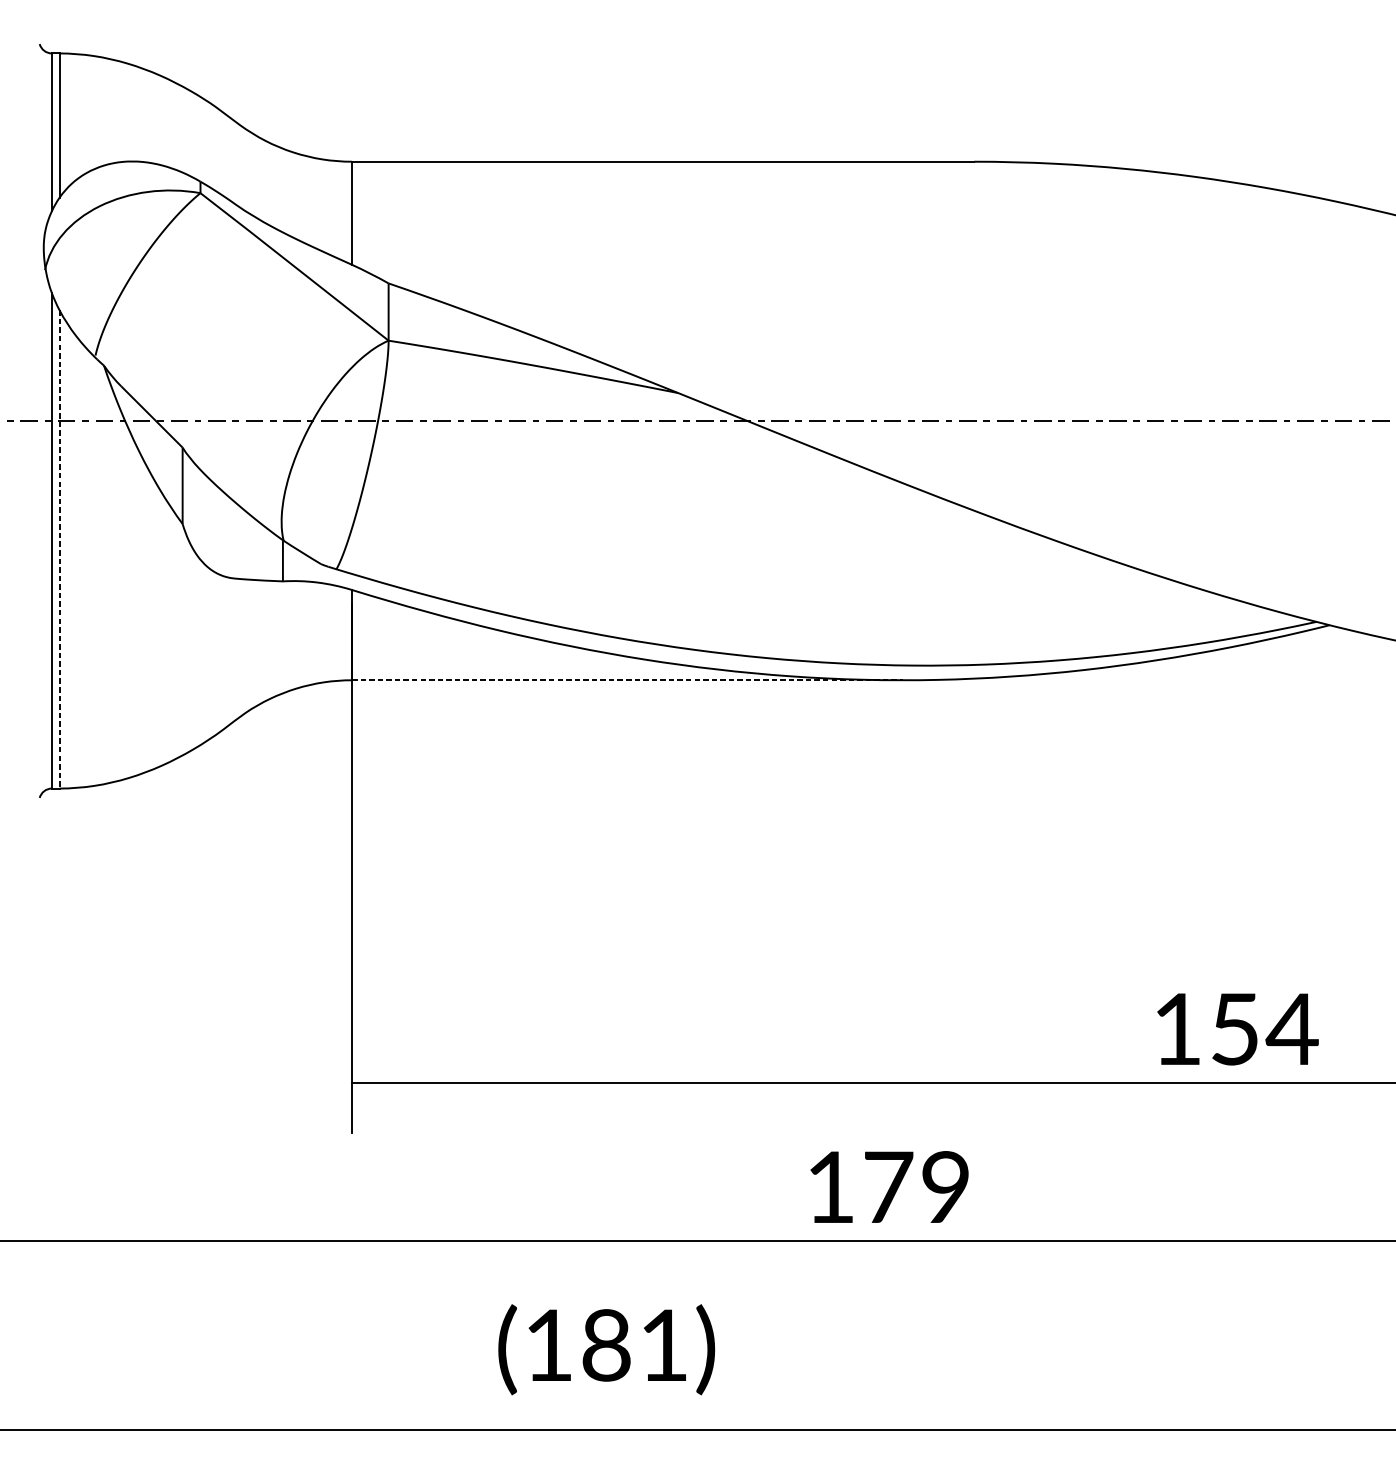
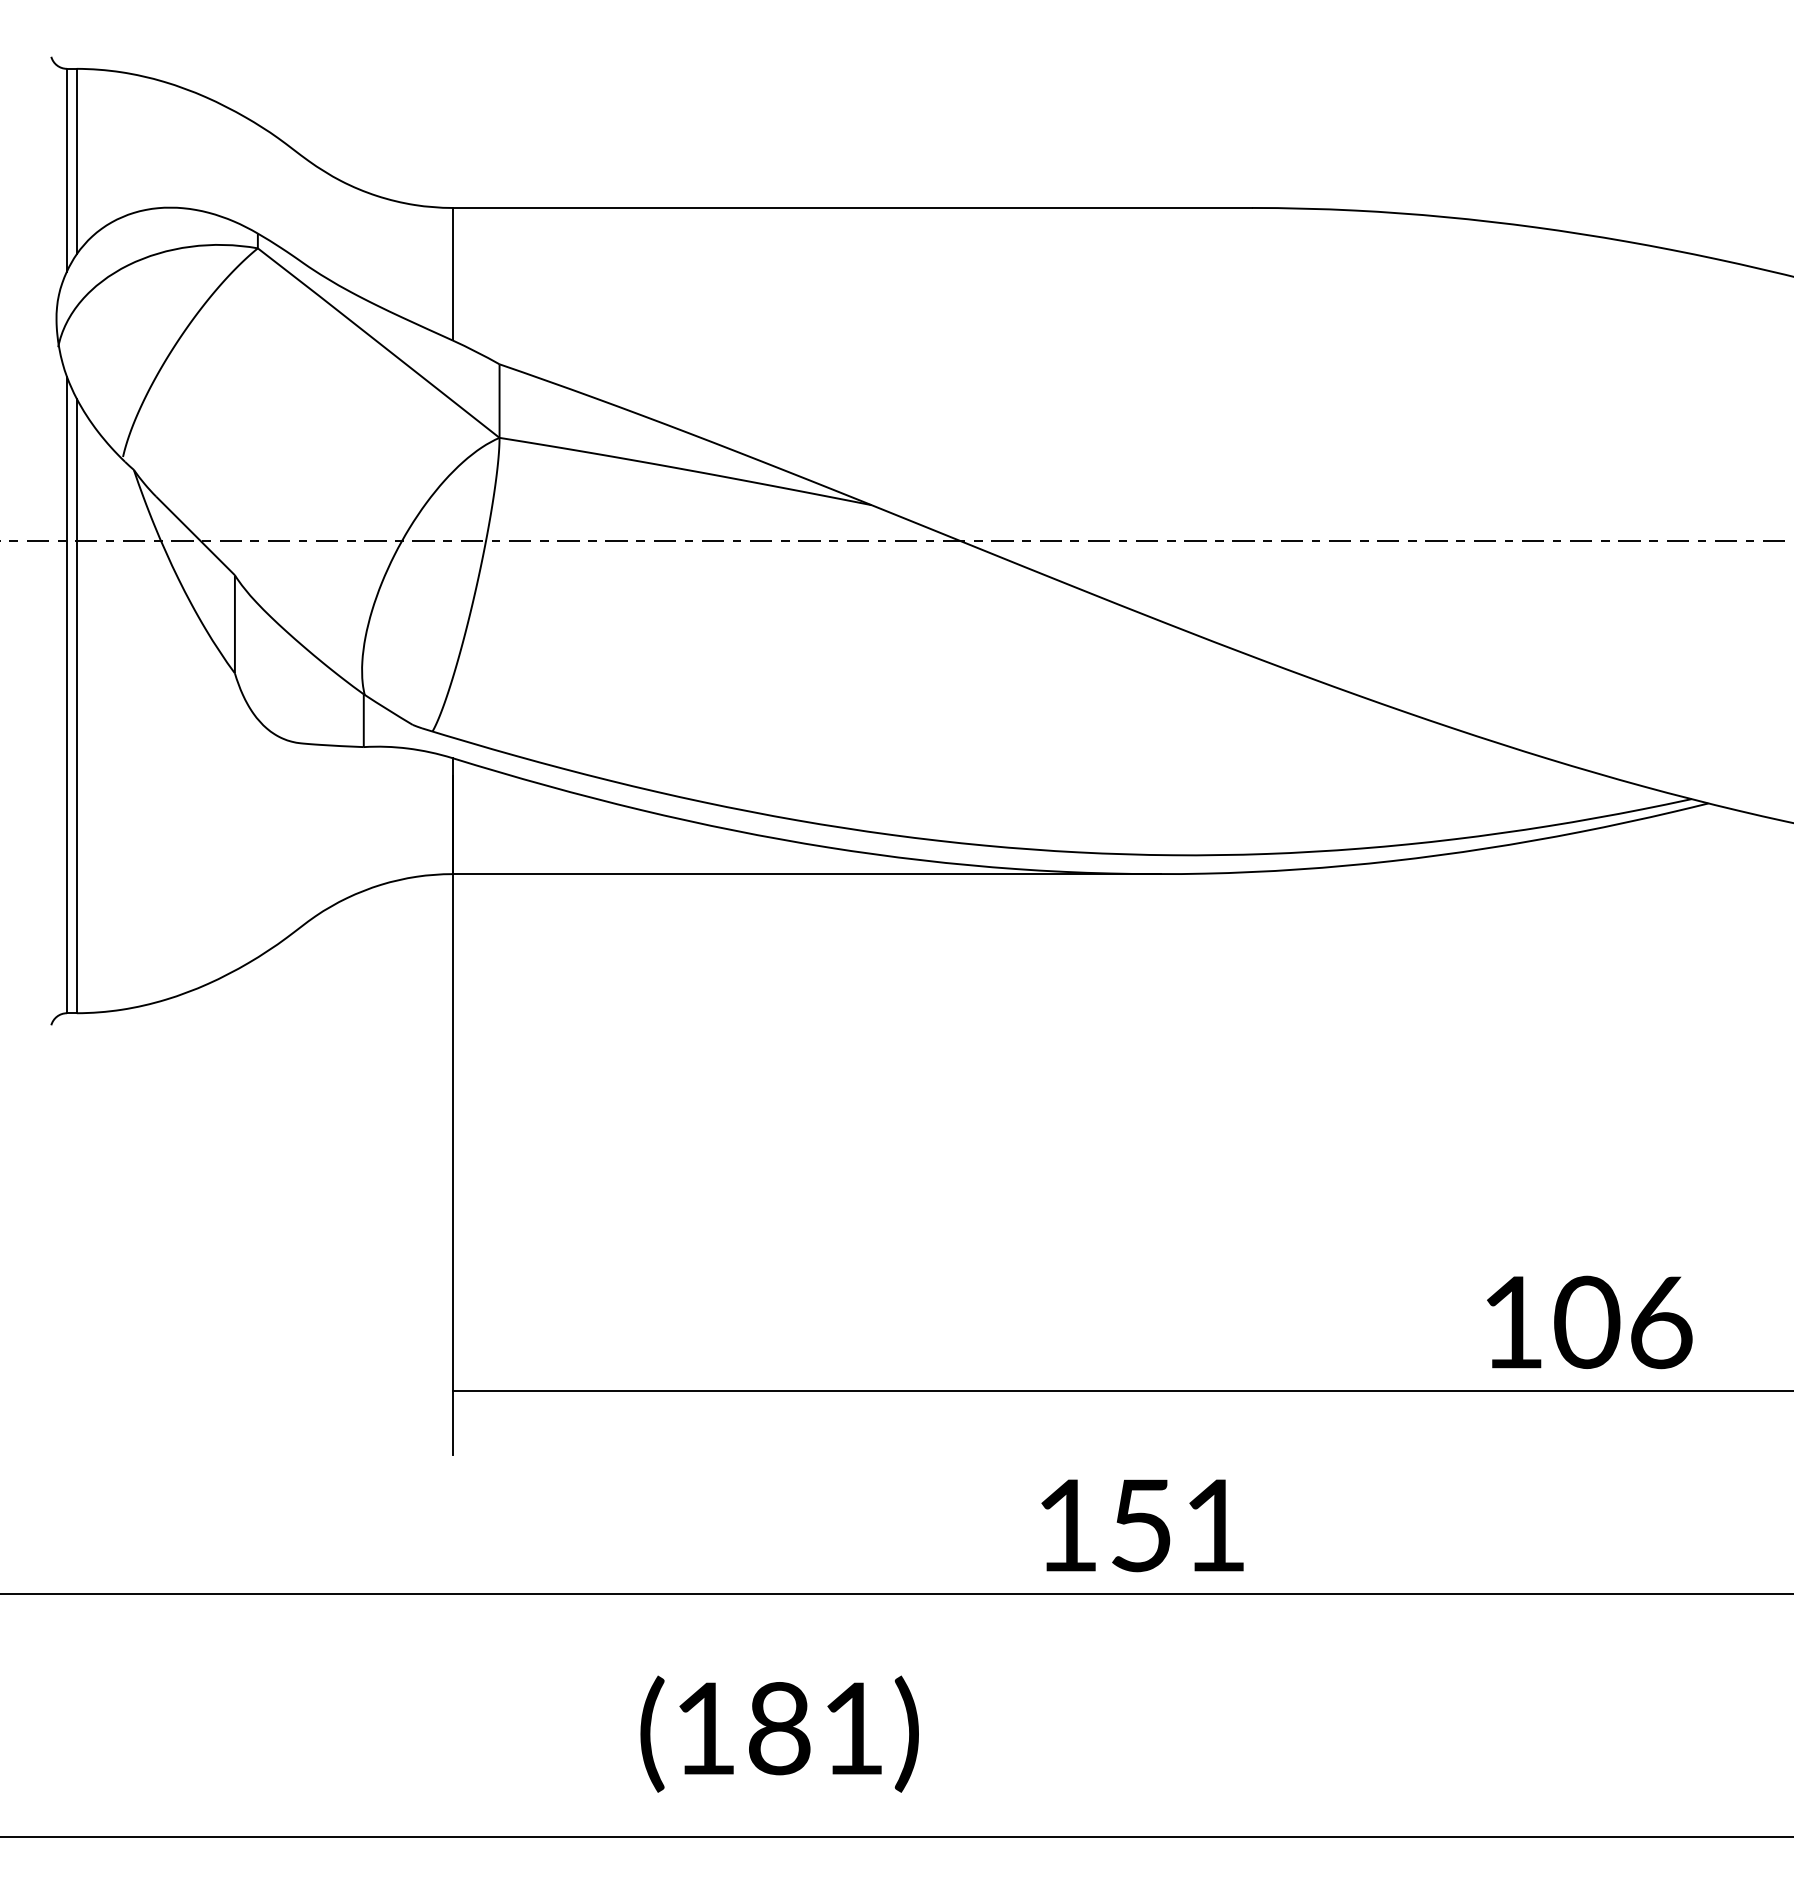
line: (59, 549) -> (76, 706), dashed -> solid
line: (628, 680) -> (807, 874), dashed -> solid
text: (1264, 1029) -> (1624, 1322), 154 -> 106
text: (916, 1187) -> (1177, 1525), 179 -> 151

